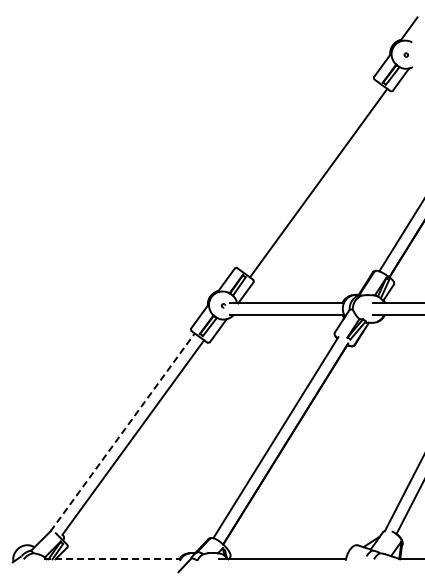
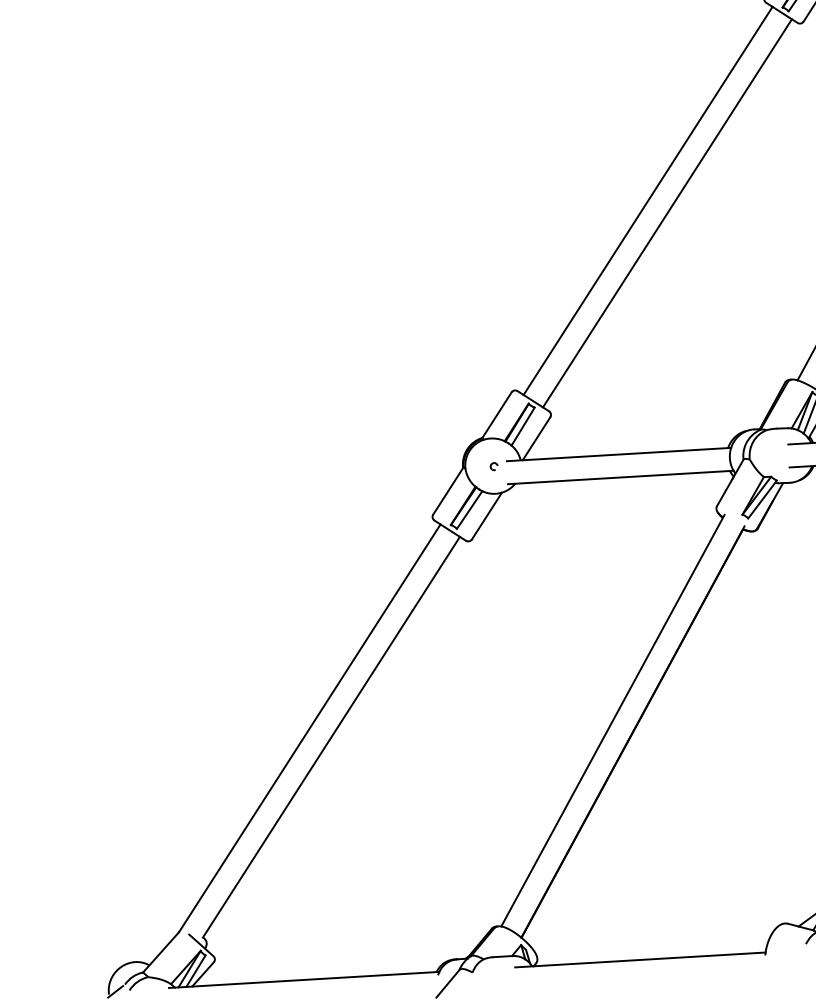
line: (308, 176) -> (646, 201), added
line: (122, 432) -> (309, 728), dashed -> solid
line: (112, 559) -> (304, 980), dashed -> solid

